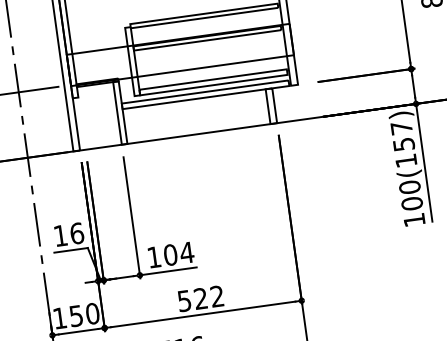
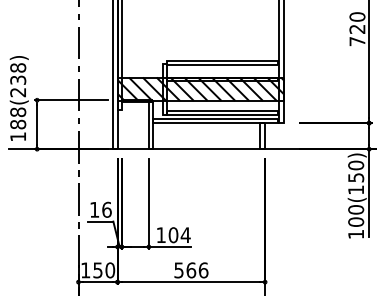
hatch: (179, 54) -> (200, 88), added
text: (402, 128) -> (356, 165), 100(157) -> 100(150)
text: (209, 297) -> (197, 270), 522 -> 566

